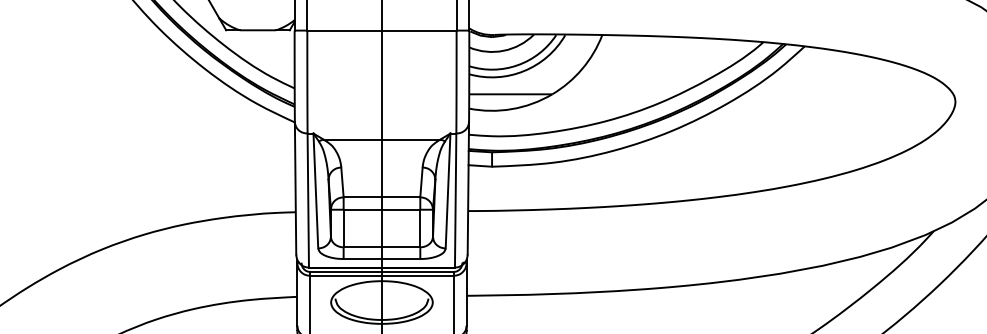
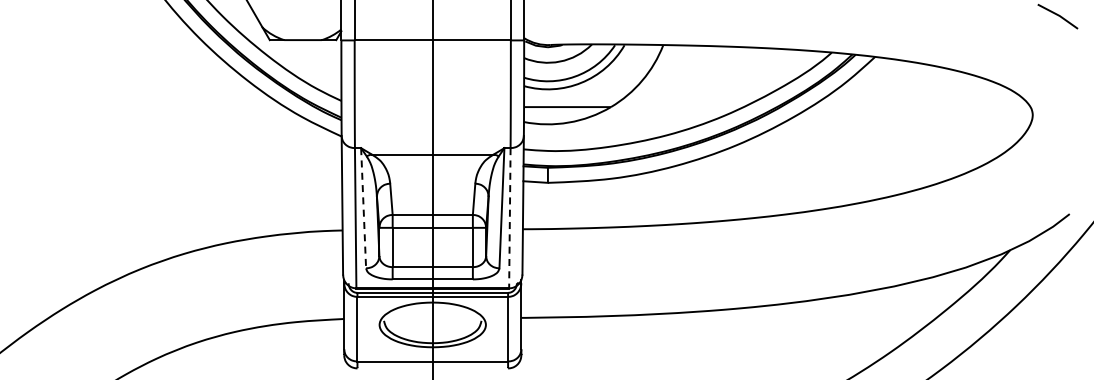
line: (315, 191) -> (363, 208), solid -> dashed
line: (455, 200) -> (509, 218), solid -> dashed

